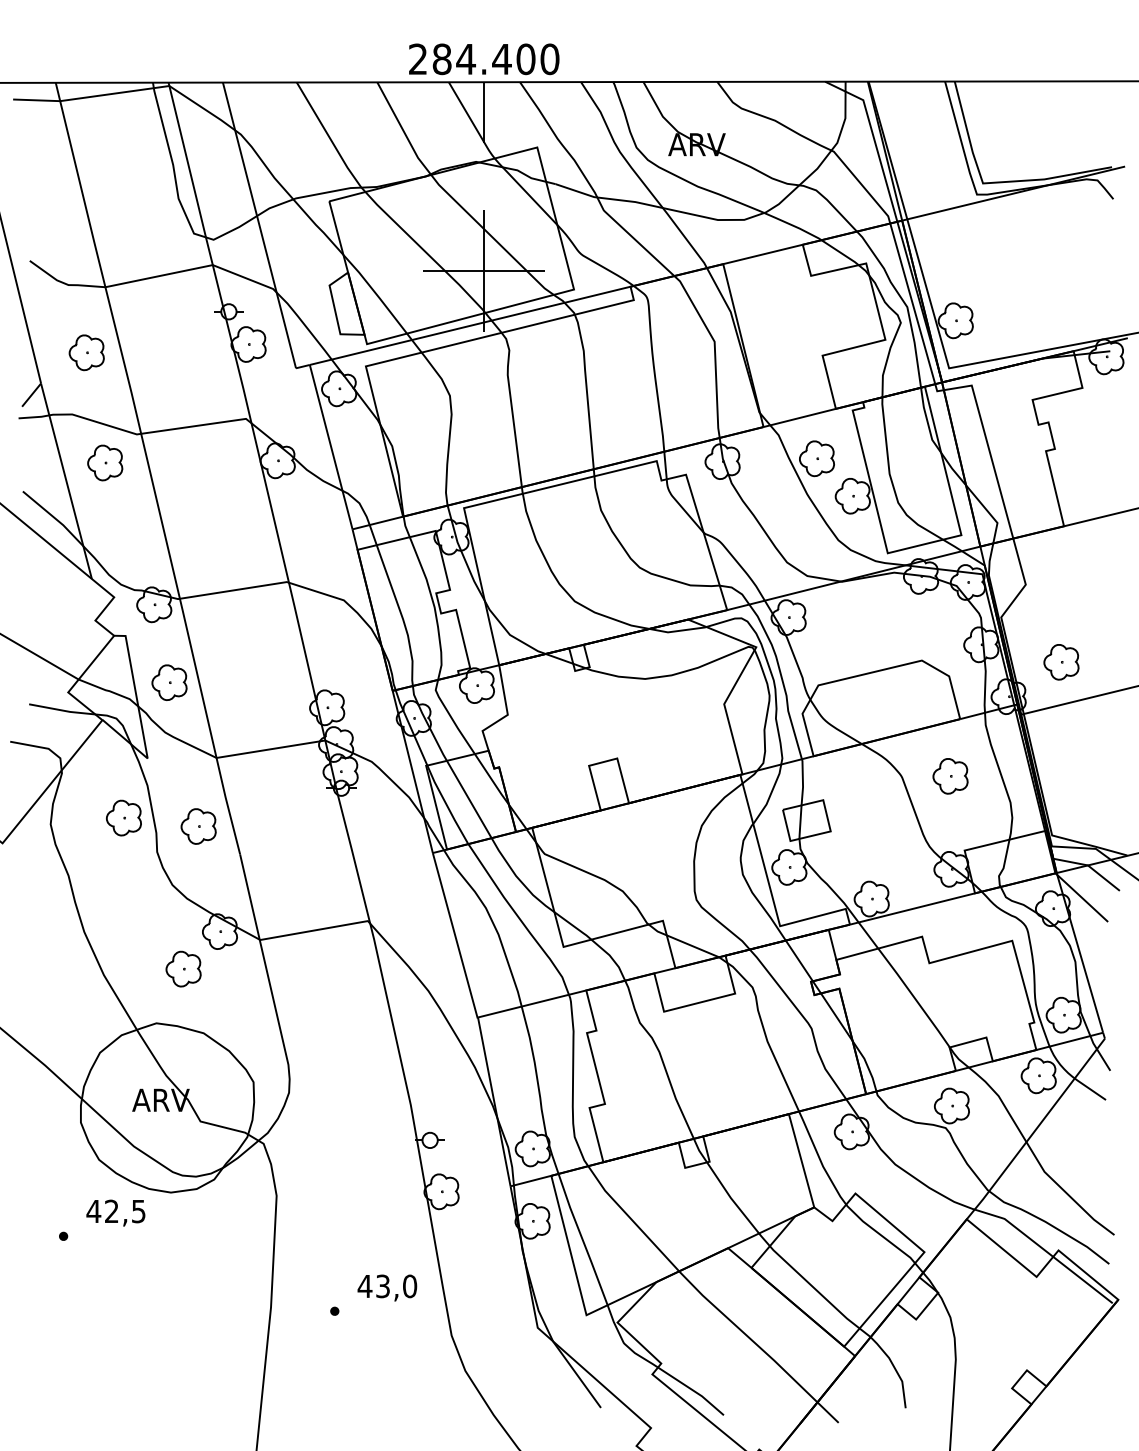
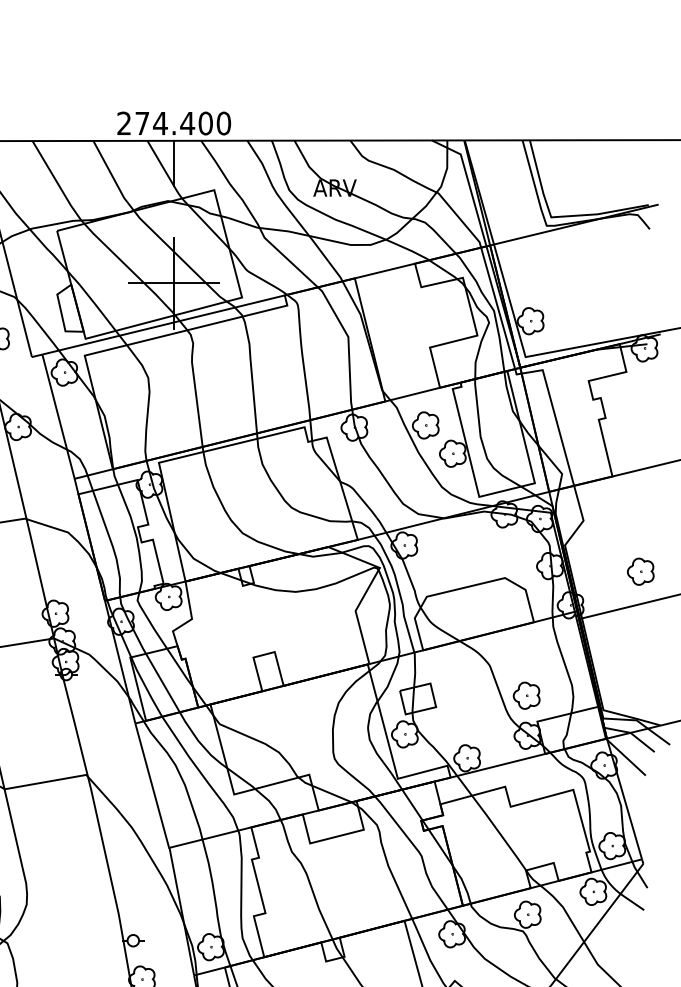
text: (441, 59) -> (141, 123), 284.400 -> 274.400
part: (1061, 662) -> (640, 571), moved
part: (950, 776) -> (526, 695), moved

